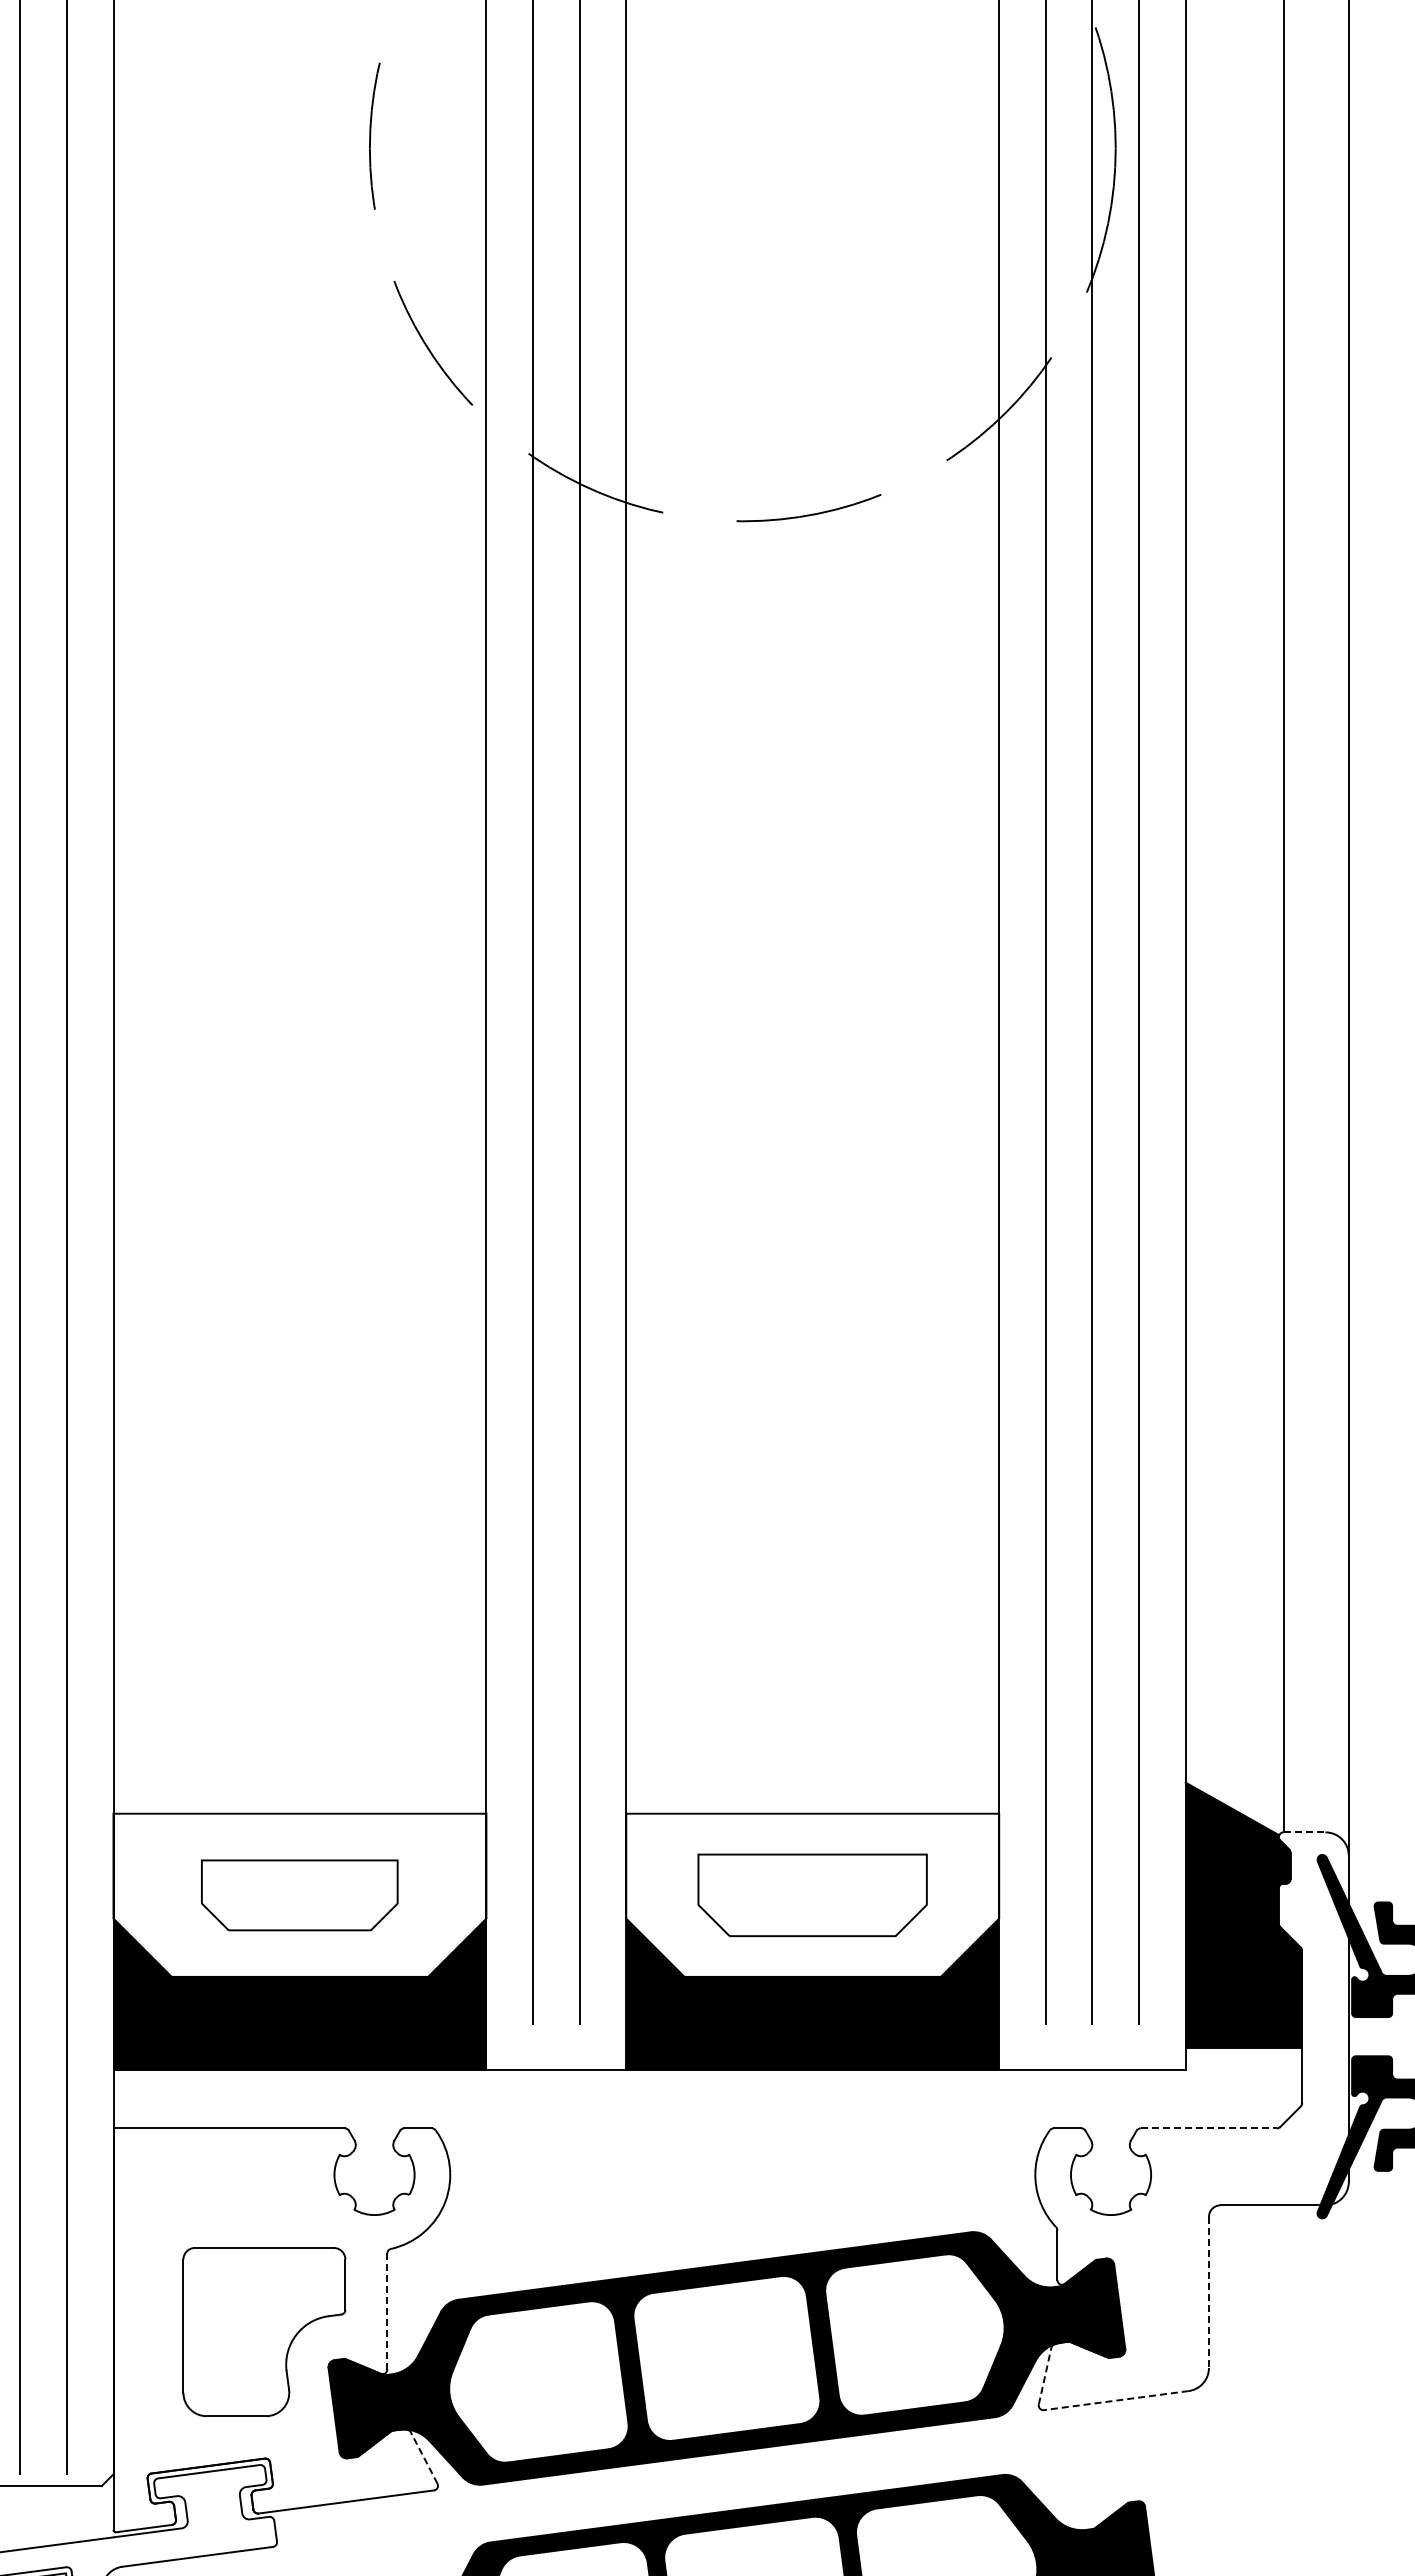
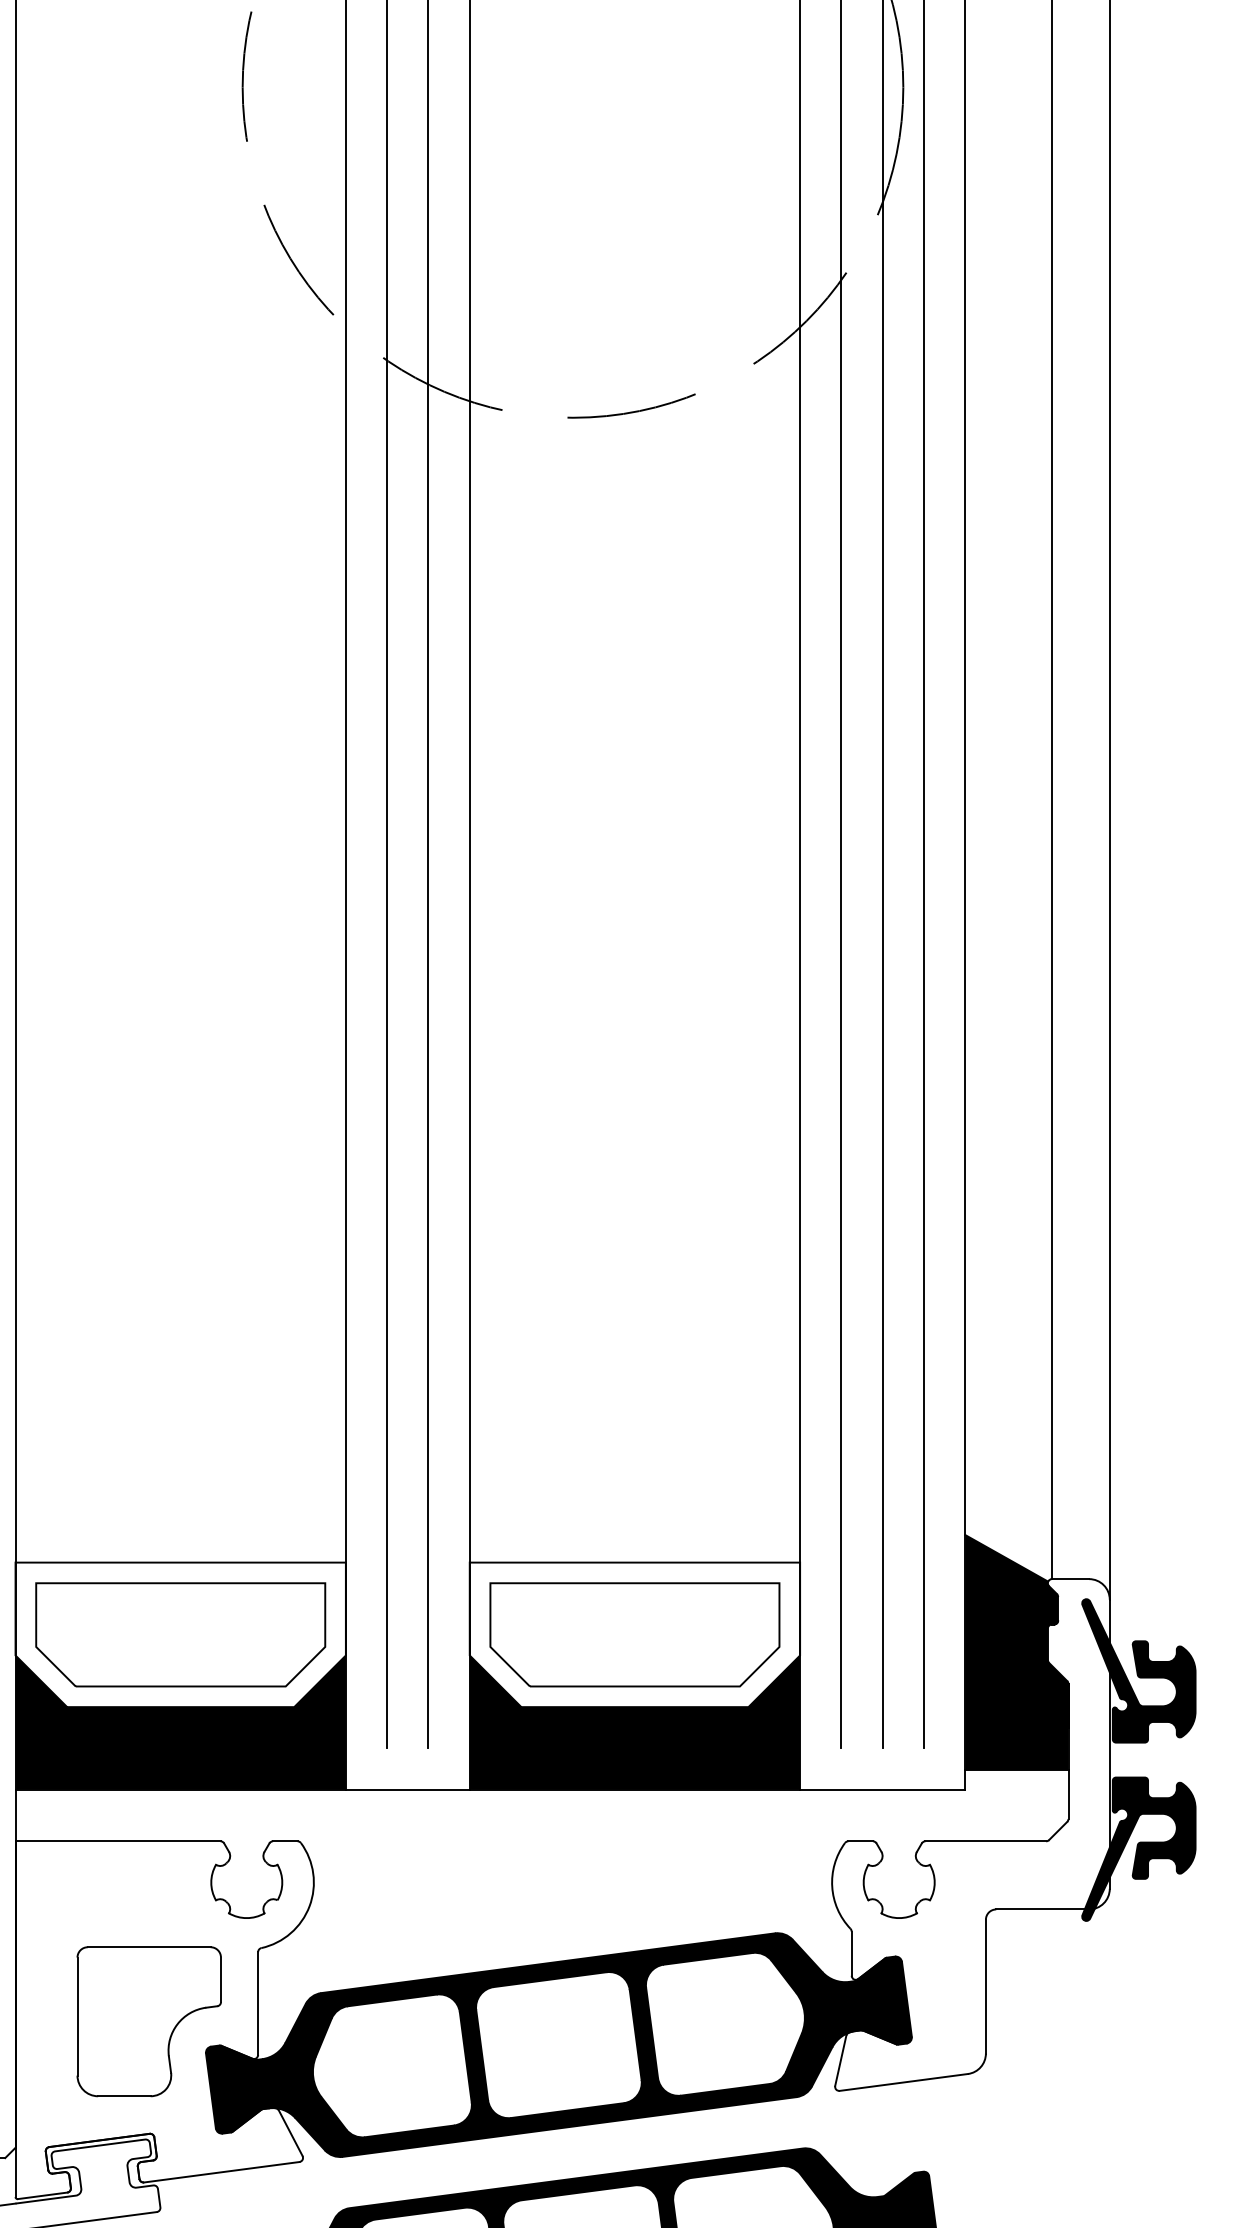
line: (1304, 1832) -> (1070, 1579), dashed -> solid
part: (299, 1895) -> (180, 1635), size x1.67
part: (812, 1895) -> (634, 1635), size x1.43
line: (1209, 2128) -> (986, 1841), dashed -> solid
line: (1208, 2292) -> (985, 1986), dashed -> solid
line: (387, 2311) -> (258, 2003), dashed -> solid
line: (1045, 2375) -> (841, 2060), dashed -> solid
line: (1116, 2400) -> (904, 2082), dashed -> solid
line: (423, 2457) -> (290, 2132), dashed -> solid

